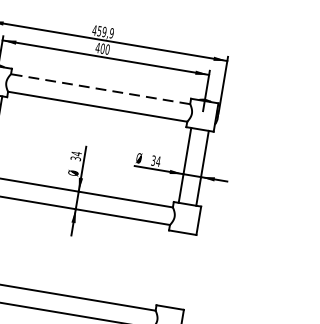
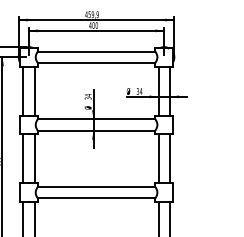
line: (100, 89) -> (96, 51), dashed -> solid
line: (167, 268) -> (158, 158), added
line: (186, 271) -> (170, 158), added

